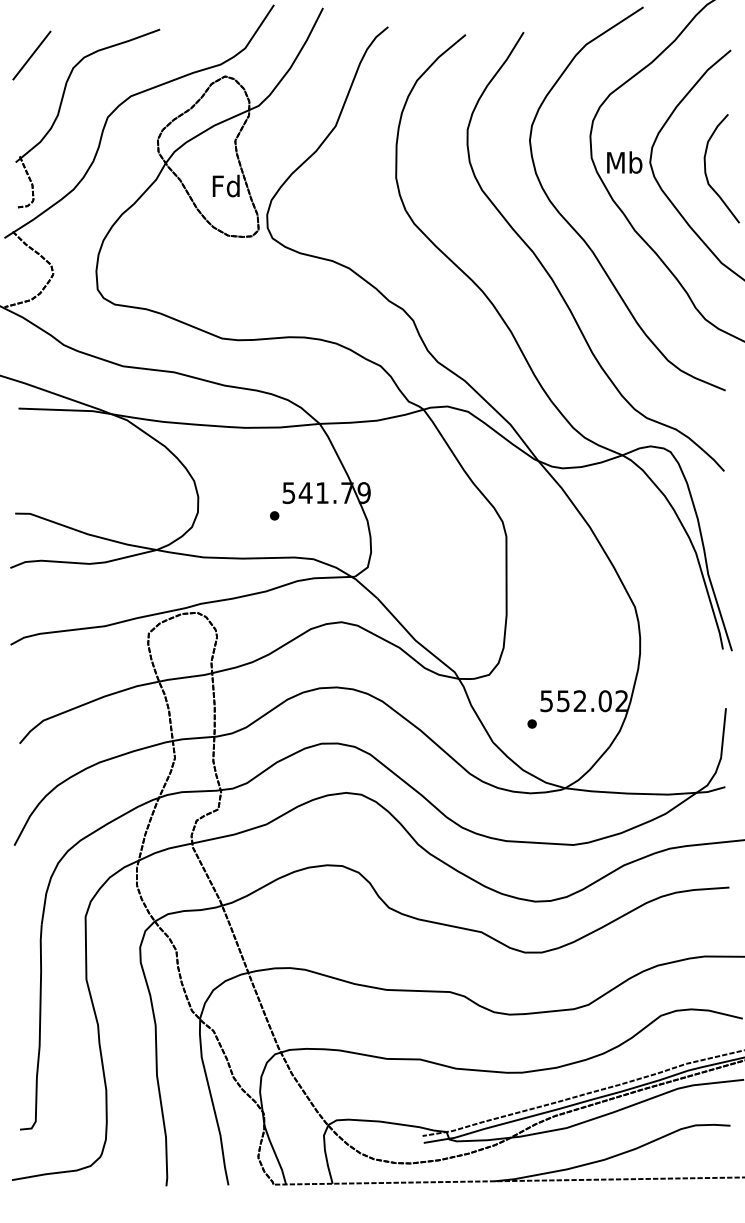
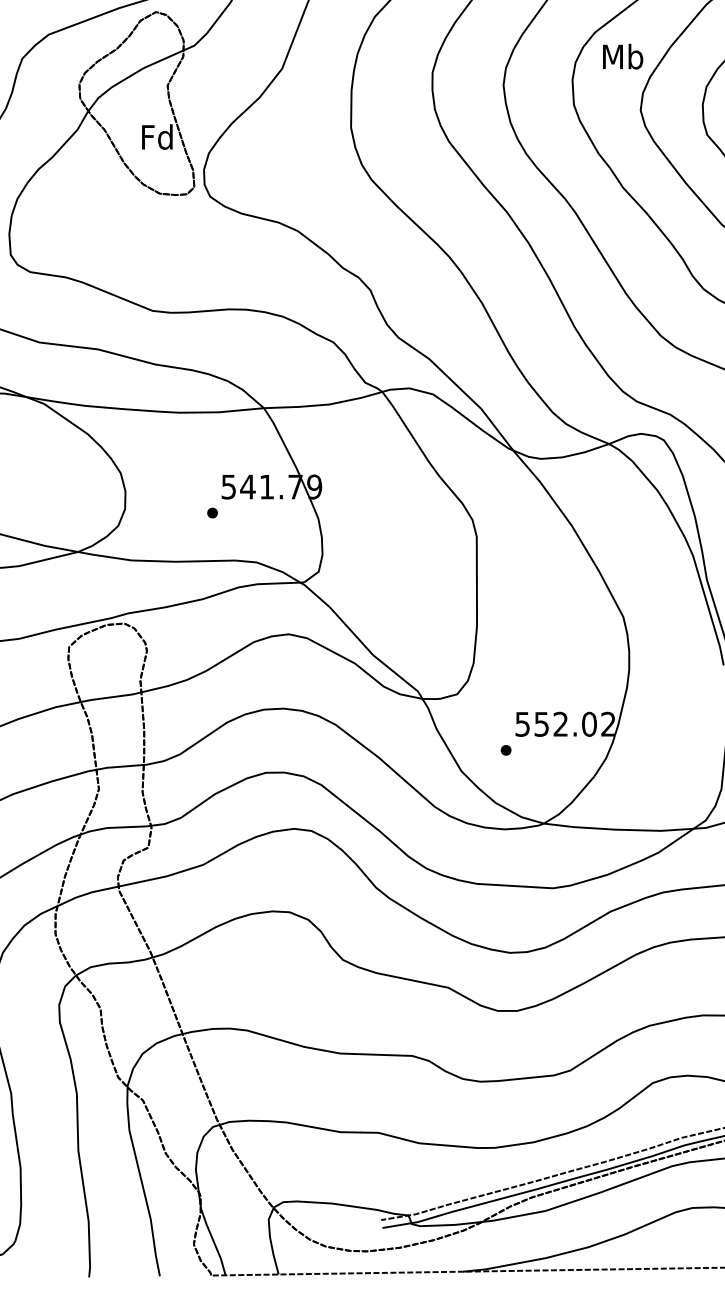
text: (624, 162) -> (622, 56), moved

